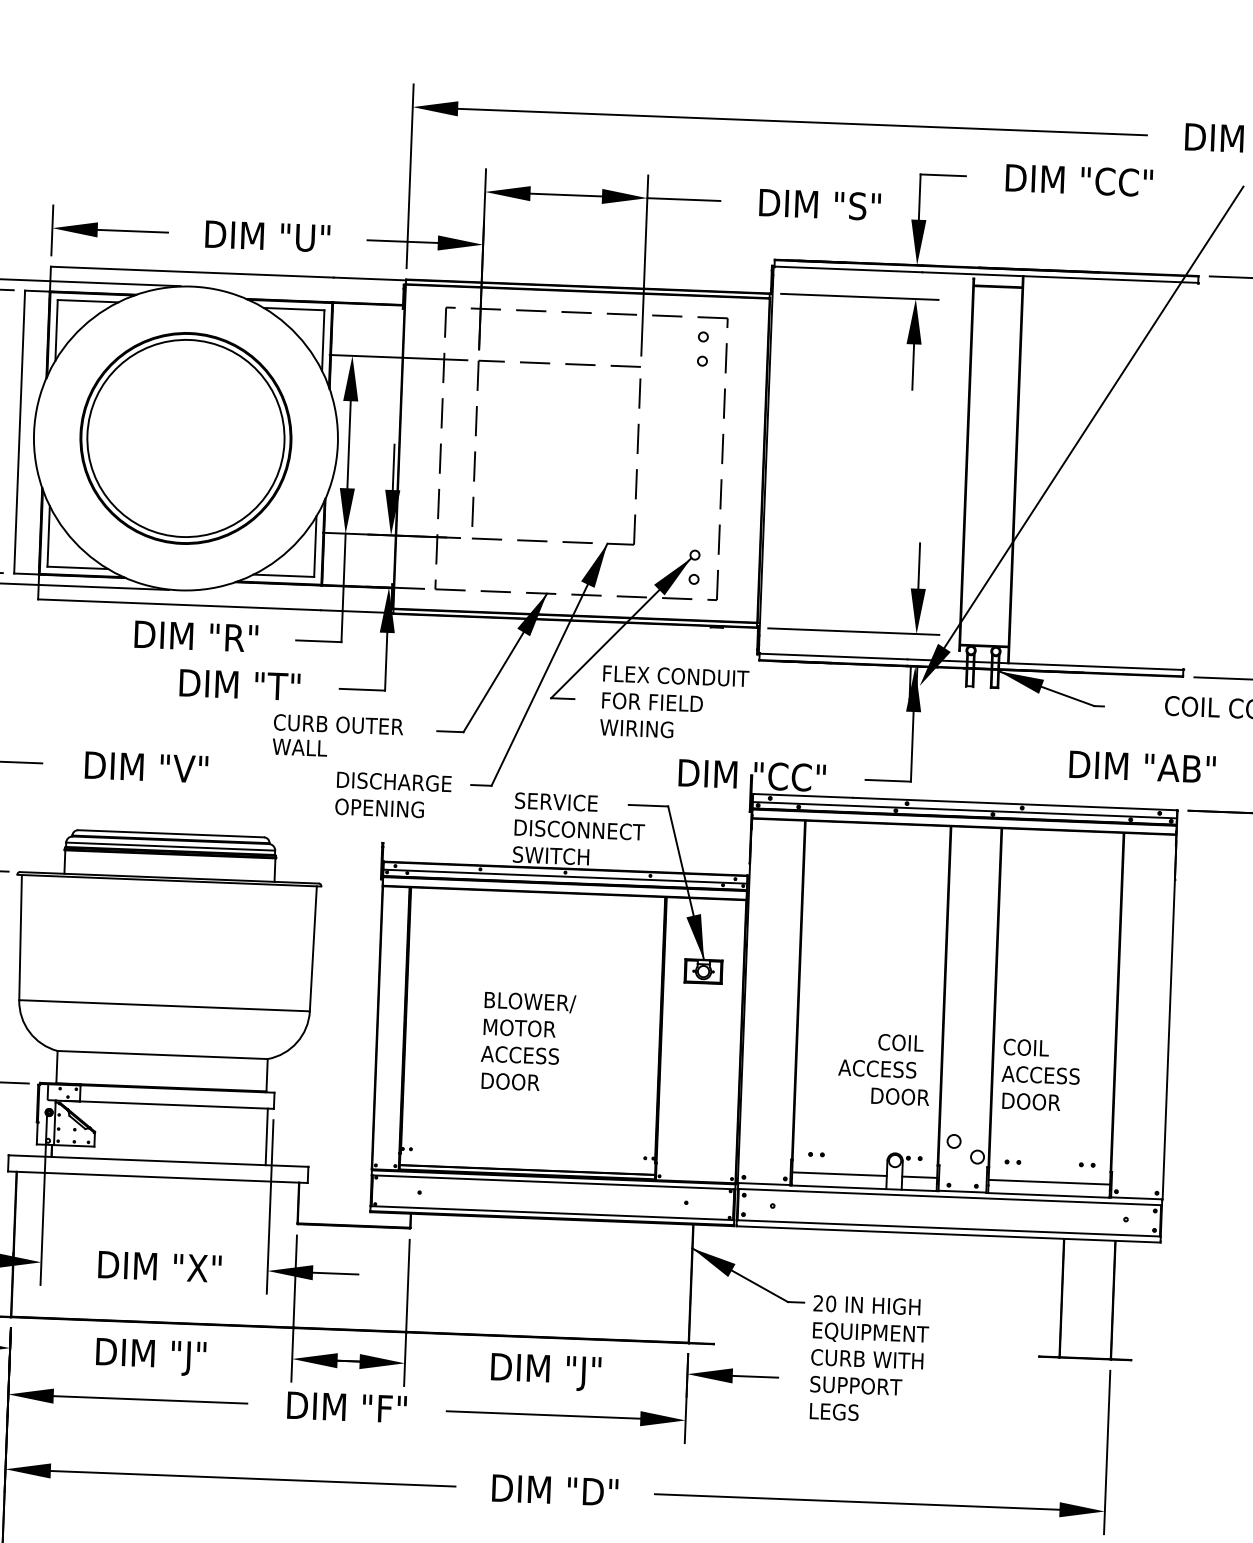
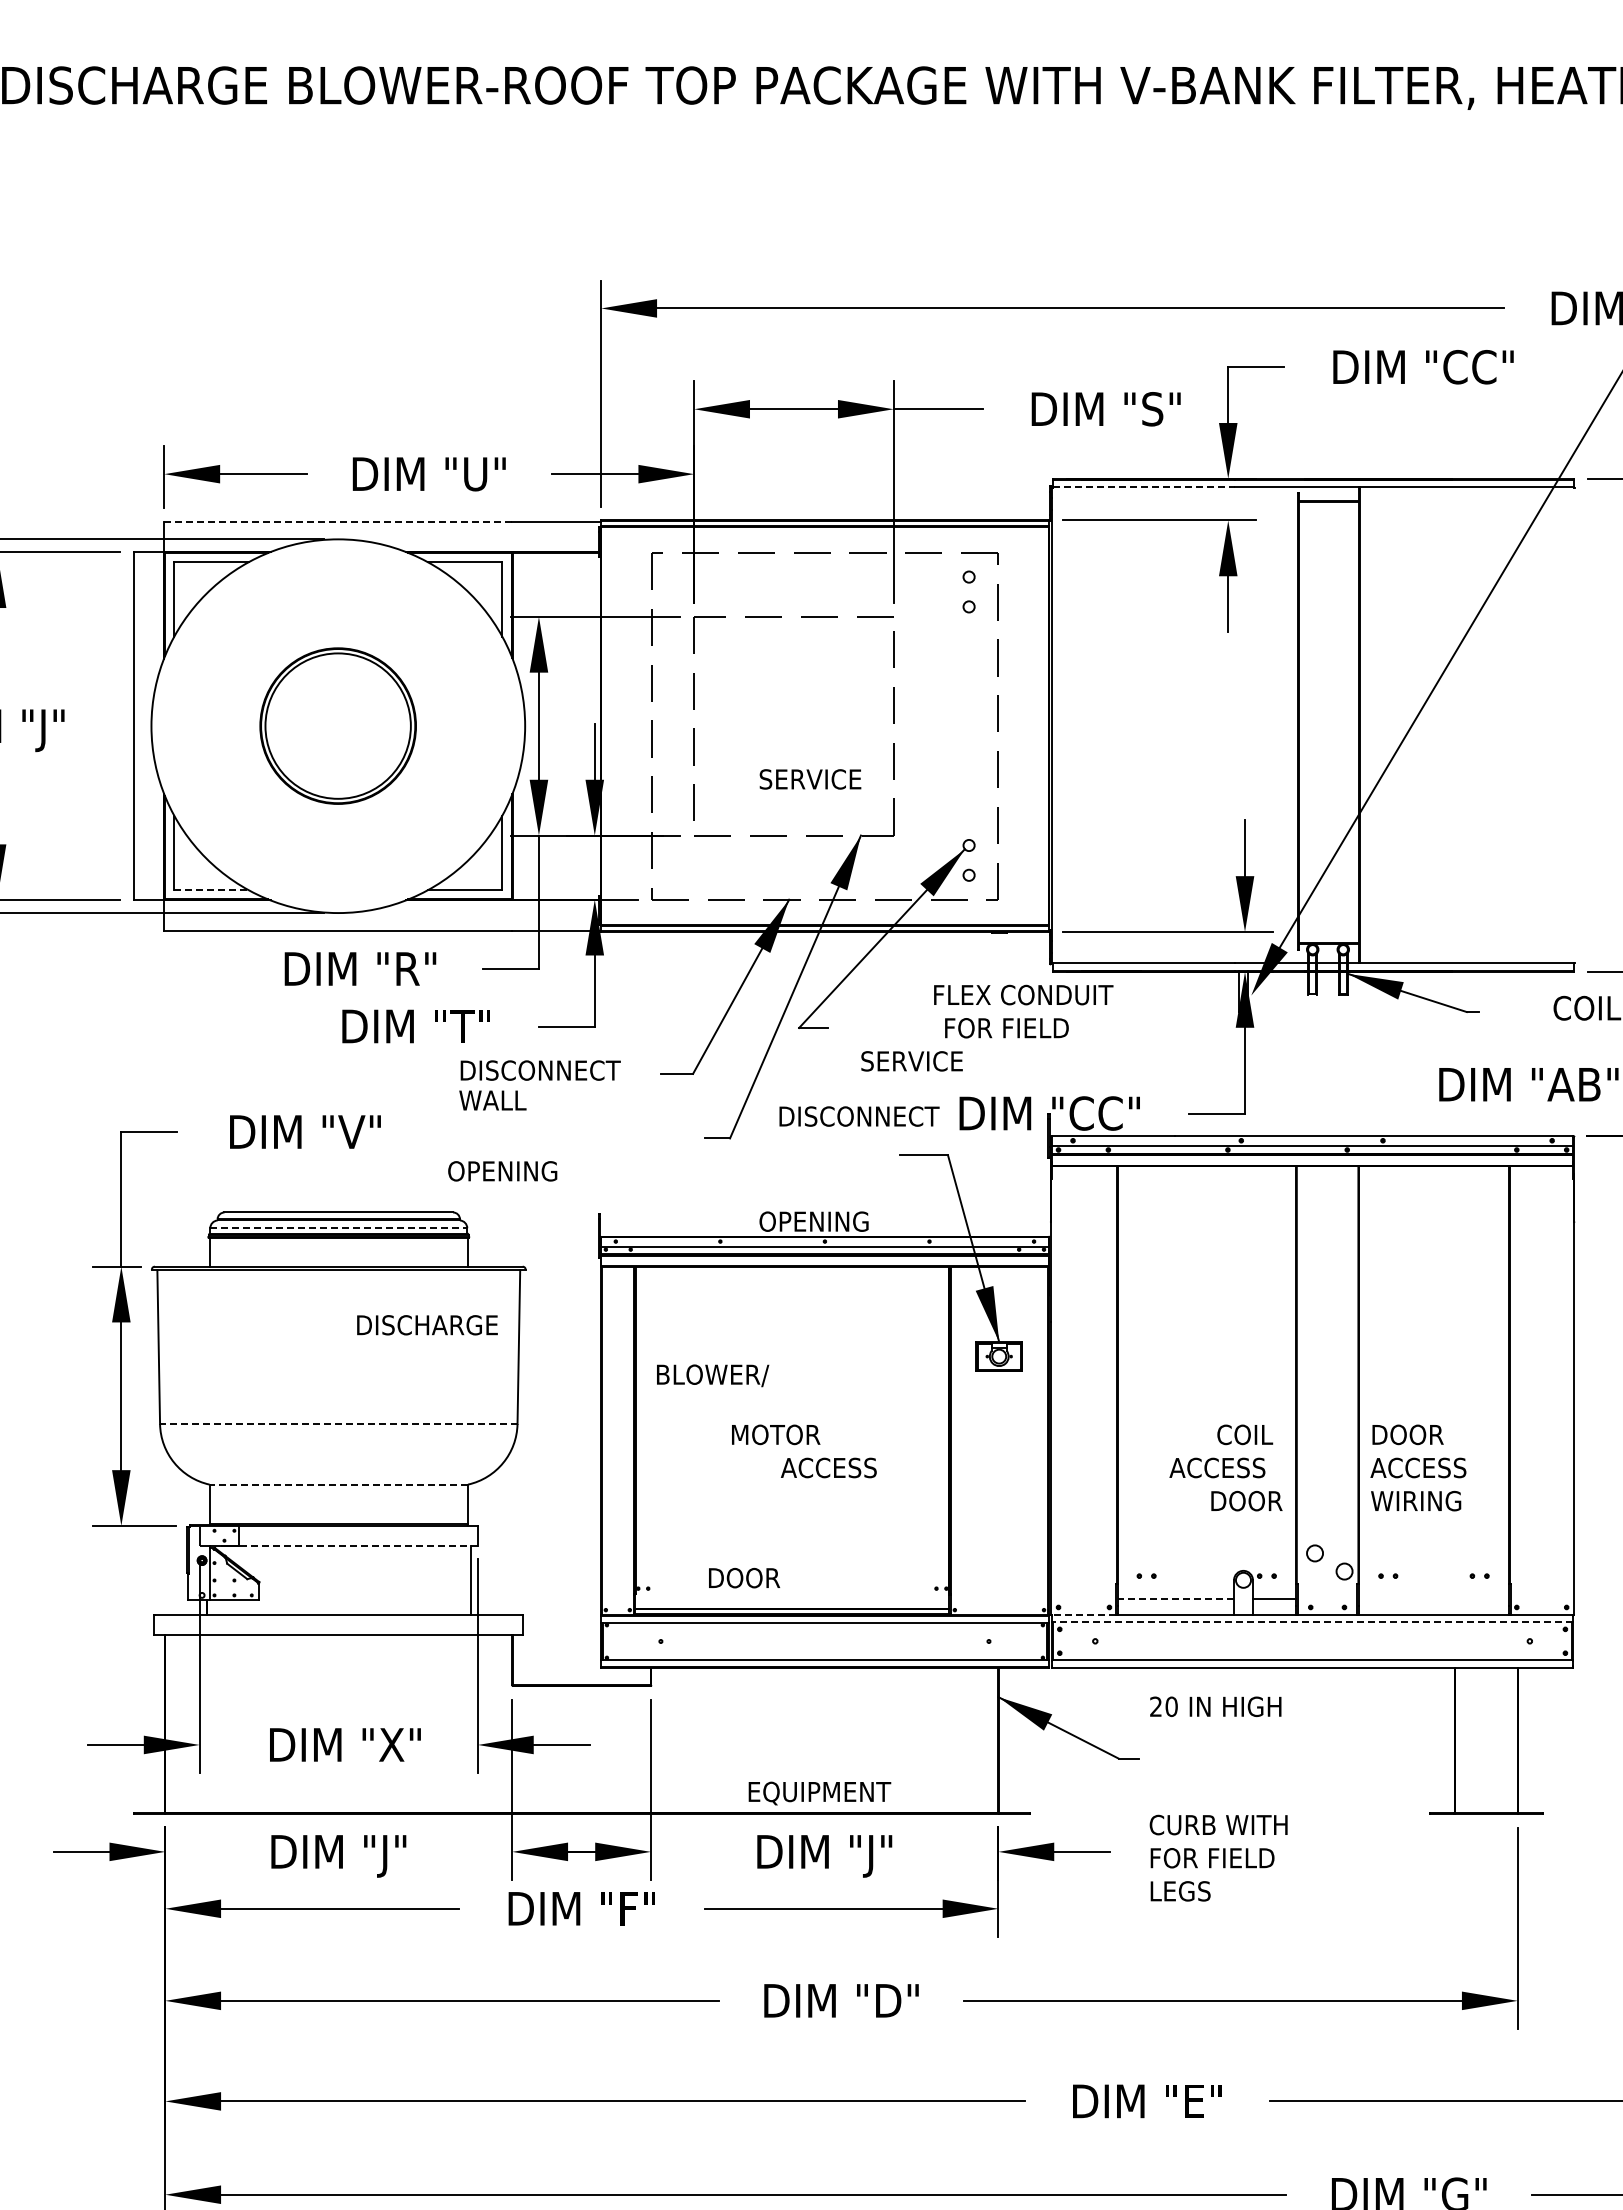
line: (848, 269) -> (1144, 487), solid -> dashed
line: (192, 272) -> (338, 521), solid -> dashed
part: (185, 437) -> (337, 725), size x0.6
line: (78, 568) -> (212, 890), solid -> dashed
text: (676, 675) -> (1023, 994), moved
text: (652, 702) -> (1006, 1028), moved
text: (338, 724) -> (539, 1070), CURB OUTER -> DISCONNECT
text: (641, 728) -> (911, 1061), WIRING -> SERVICE
text: (394, 782) -> (427, 1325), moved
text: (556, 802) -> (810, 779), moved
text: (379, 808) -> (502, 1171), moved
text: (579, 829) -> (859, 1116), moved
line: (171, 846) -> (339, 1228), solid -> dashed
text: (556, 855) -> (813, 1221), SWITCH -> OPENING
text: (530, 1002) -> (713, 1375), moved
line: (164, 1006) -> (338, 1424), solid -> dashed
text: (1032, 1047) -> (1407, 1434), COIL -> DOOR
line: (162, 1054) -> (338, 1484), solid -> dashed
text: (519, 1054) -> (828, 1467), moved
text: (510, 1081) -> (744, 1577), moved
text: (1038, 1101) -> (1416, 1500), DOOR -> WIRING
line: (176, 1105) -> (358, 1545), solid -> dashed
line: (839, 1174) -> (1175, 1599), solid -> dashed
line: (1048, 1182) -> (1433, 1599), removed
line: (763, 1183) -> (1083, 1614), solid -> dashed
line: (949, 1196) -> (1312, 1621), solid -> dashed
text: (866, 1305) -> (1215, 1706), moved
text: (870, 1333) -> (819, 1793), moved
text: (861, 1386) -> (1212, 1858), SUPPORT -> FOR FIELD

